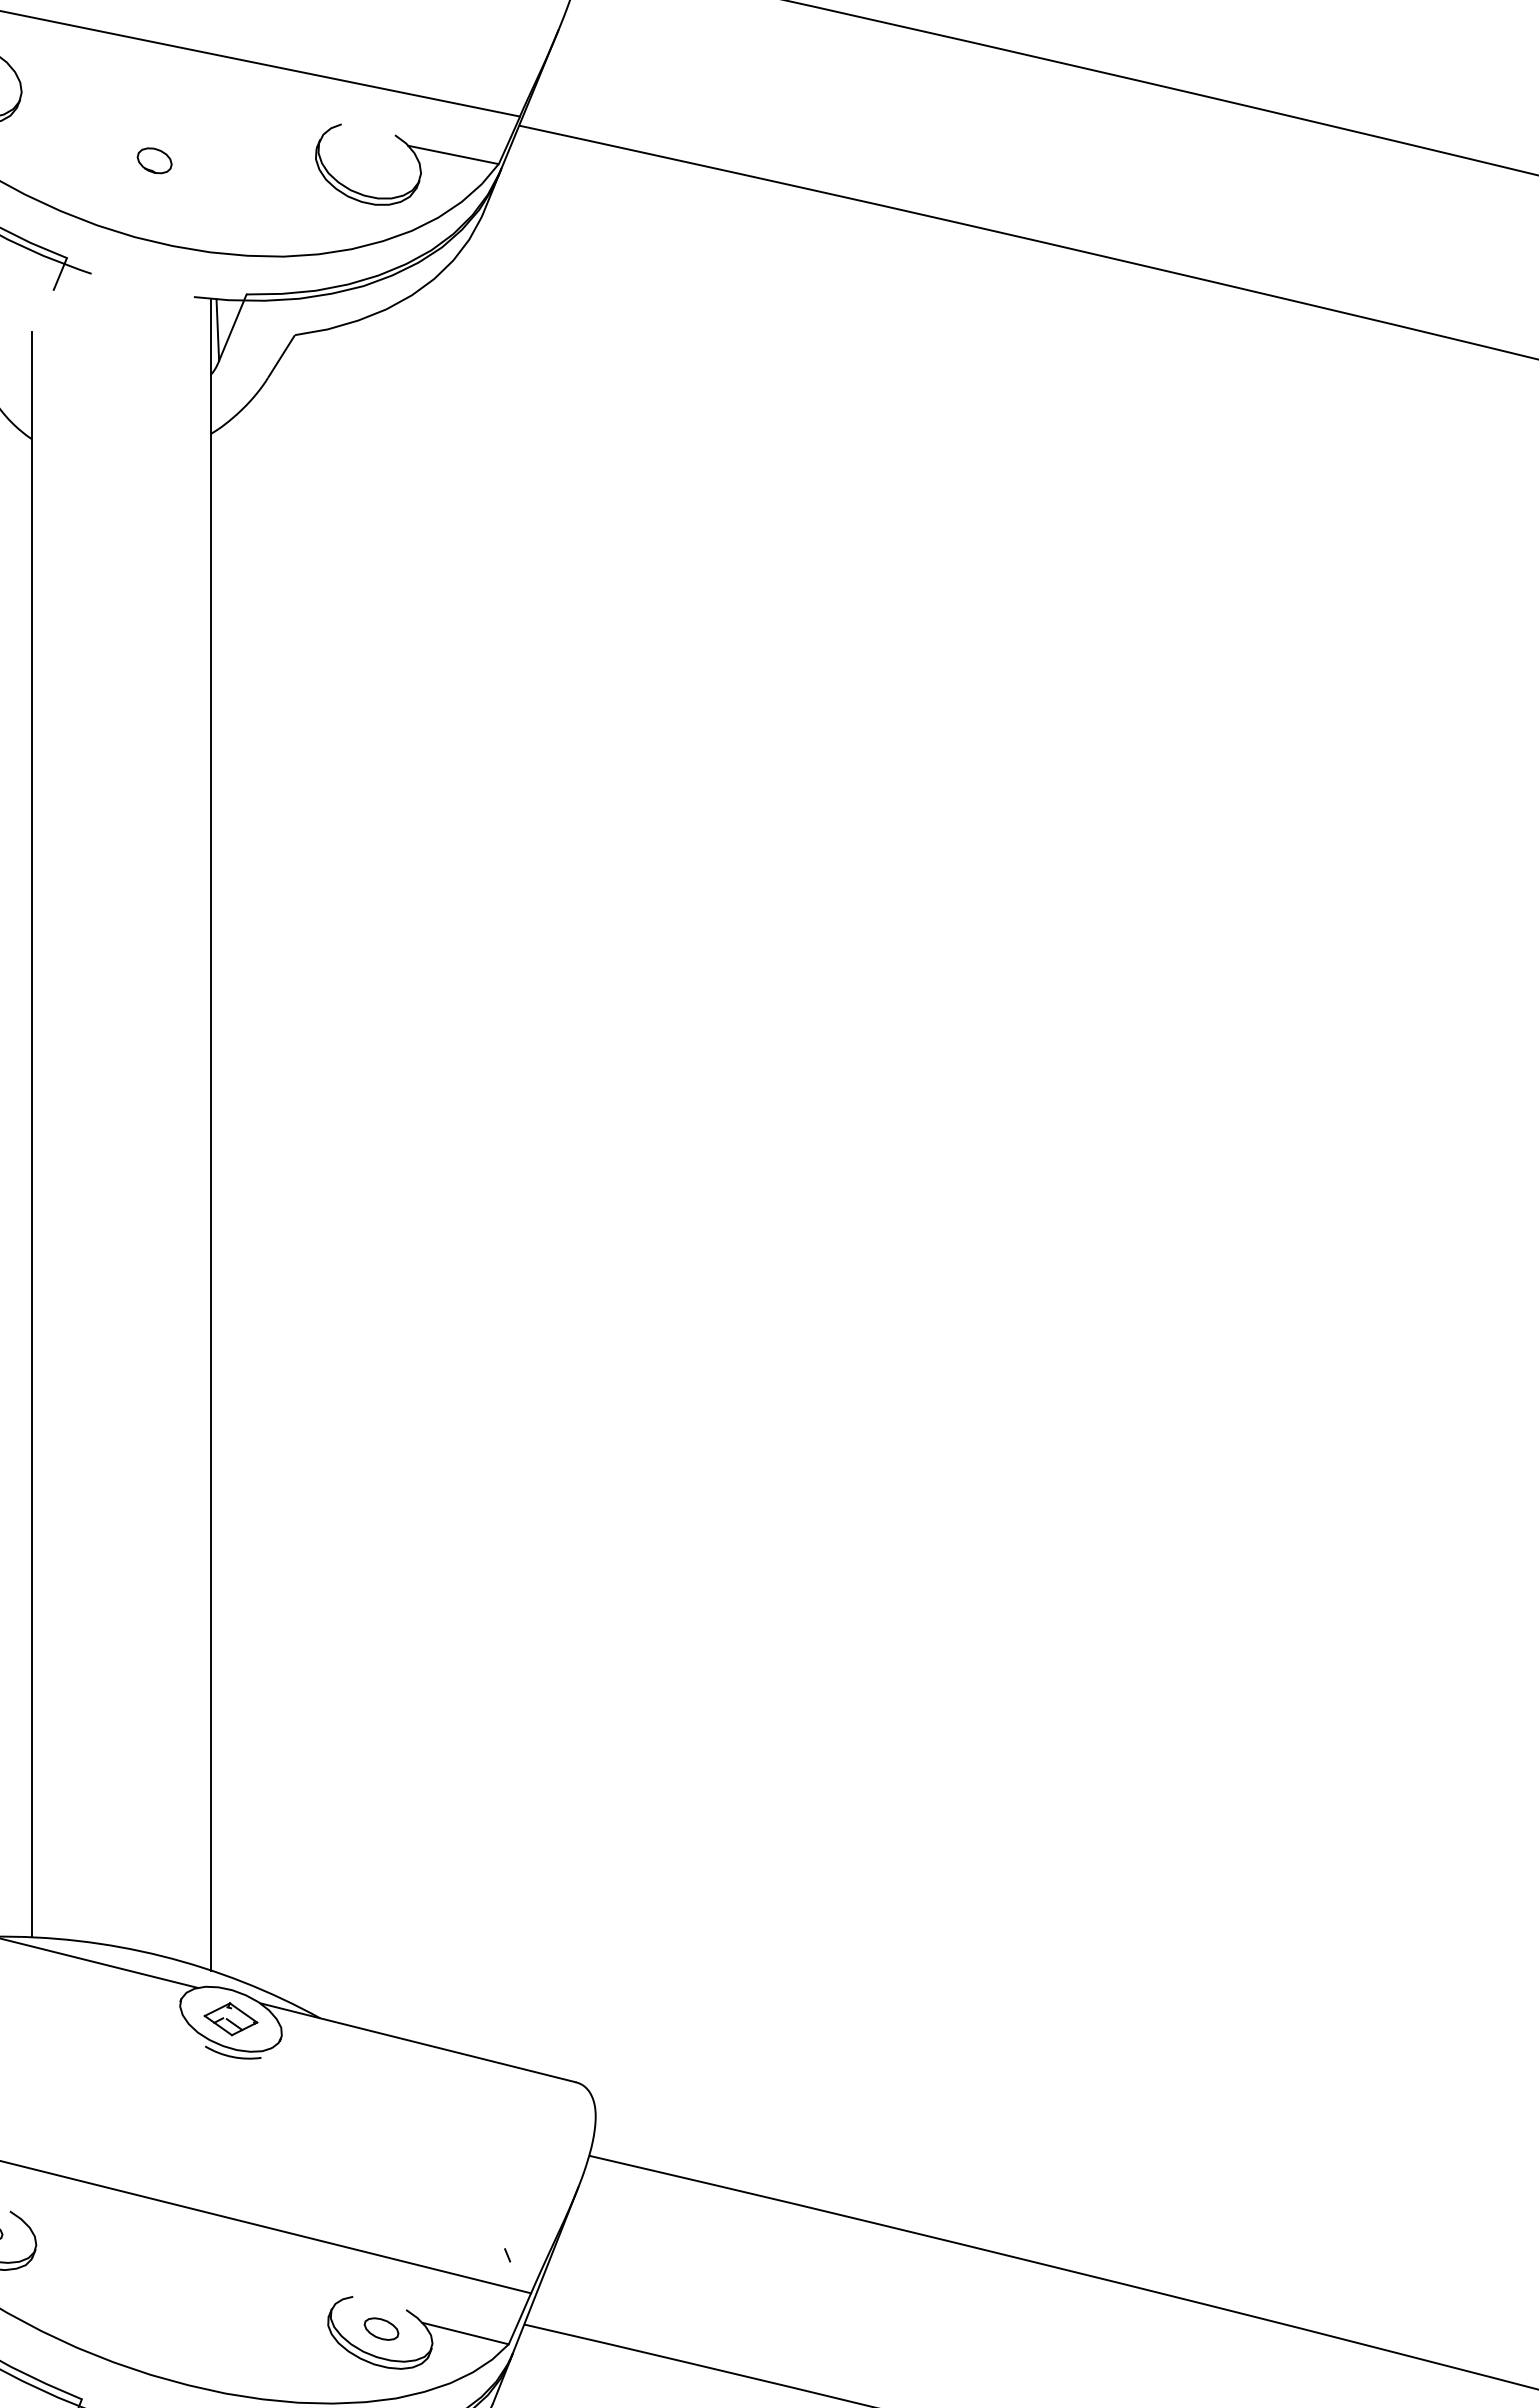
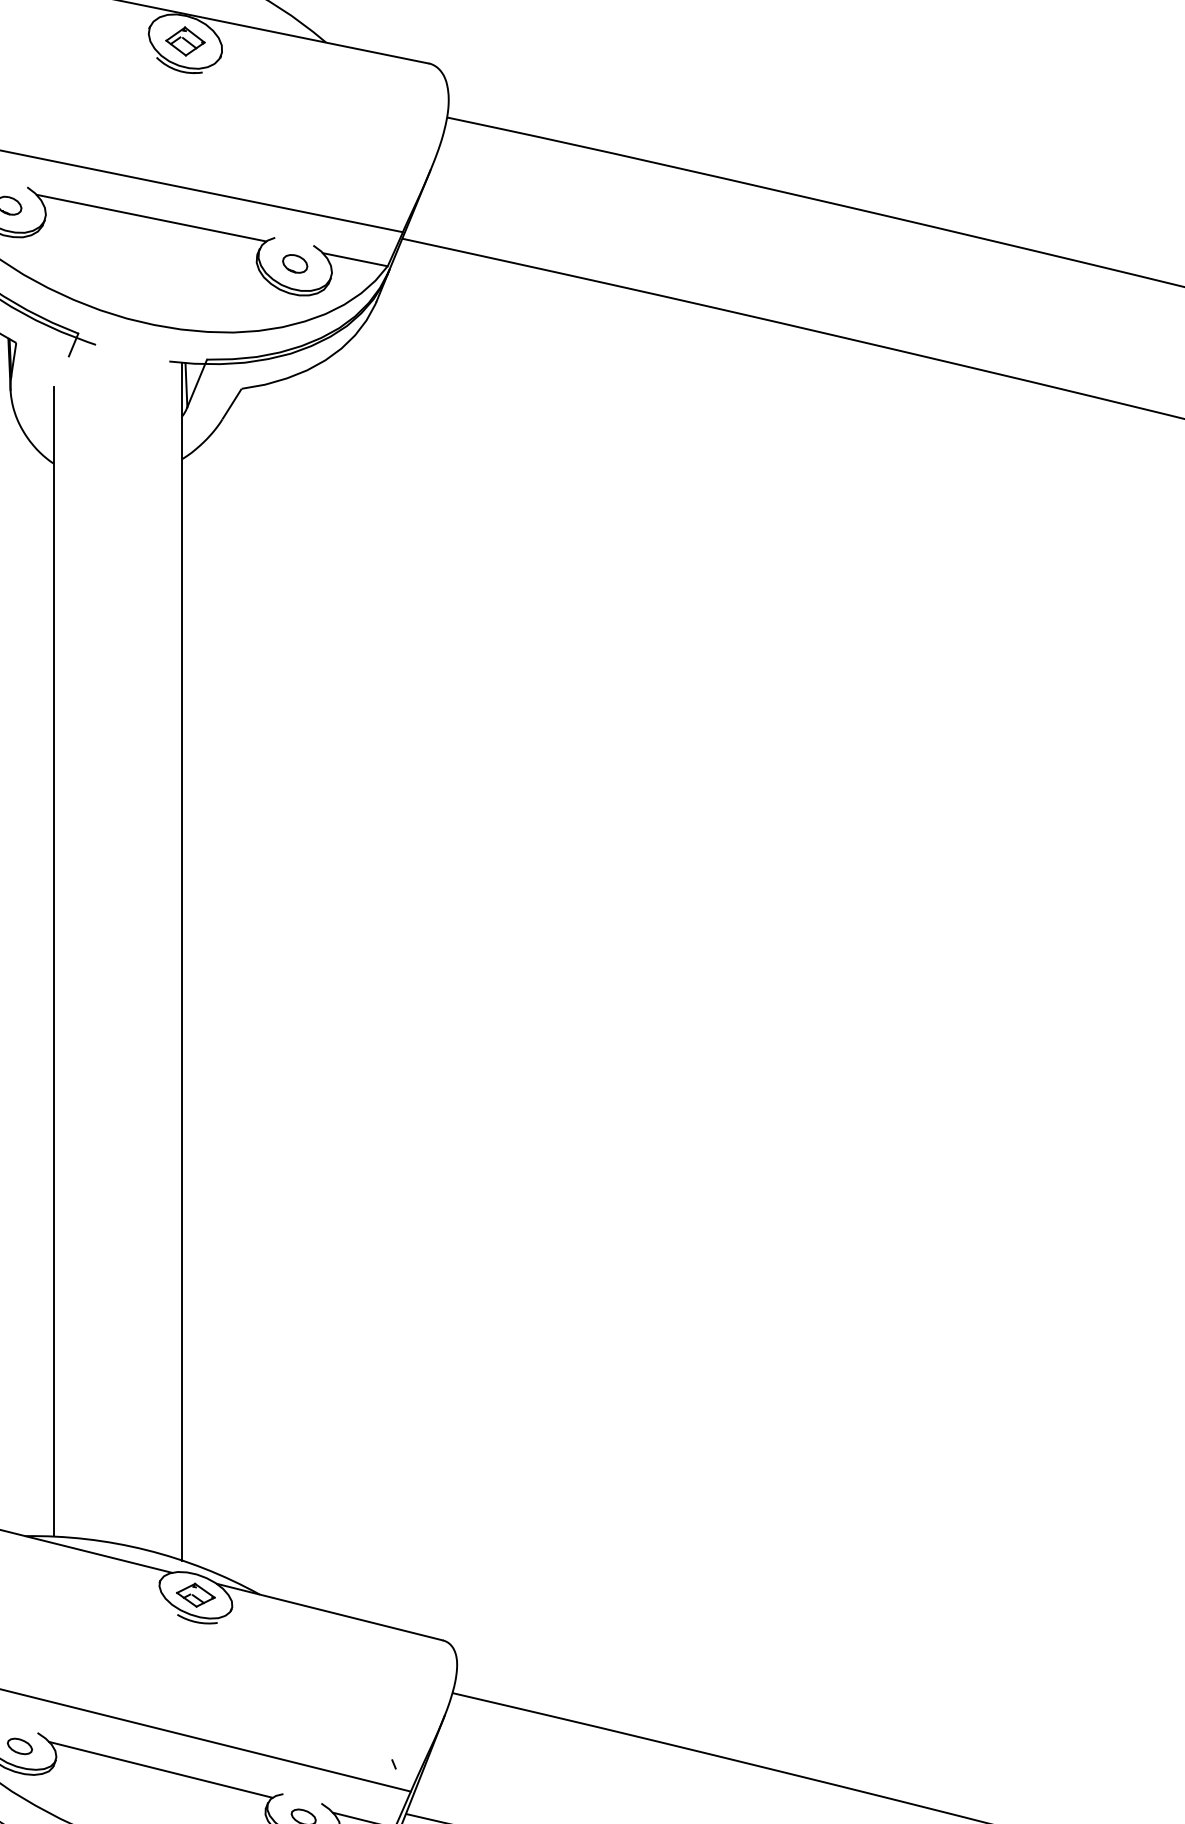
line: (169, 96) -> (151, 217), added
part: (155, 160) -> (295, 263), moved
line: (181, 2262) -> (160, 1769), added

